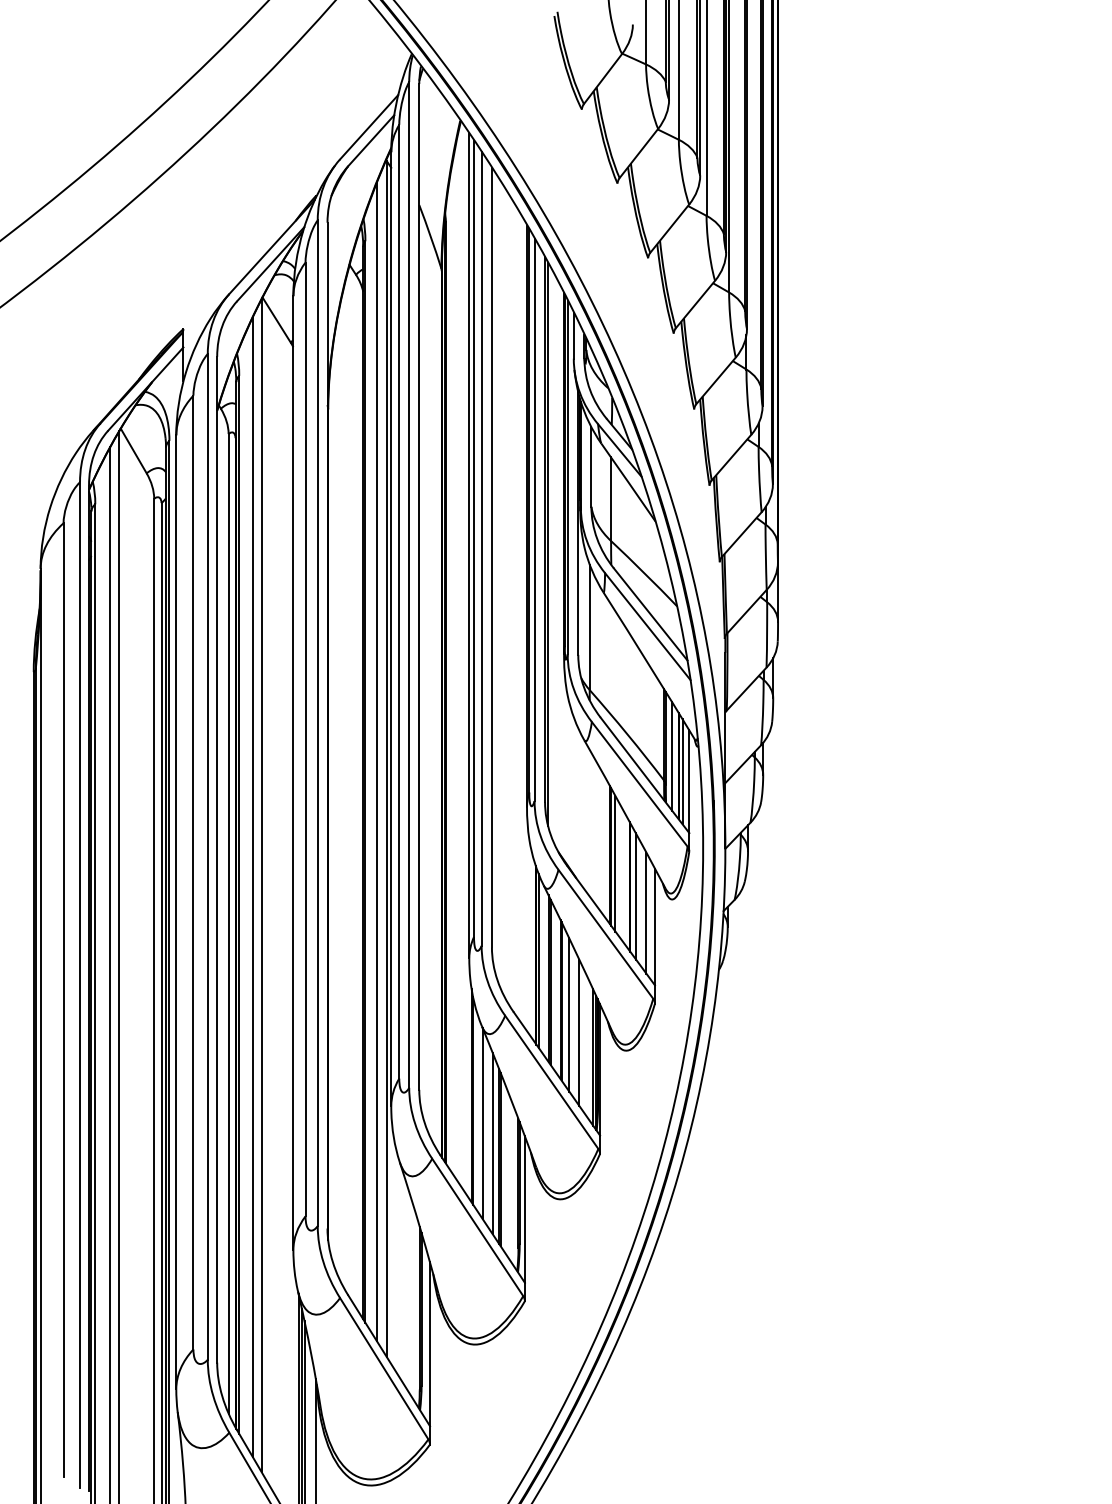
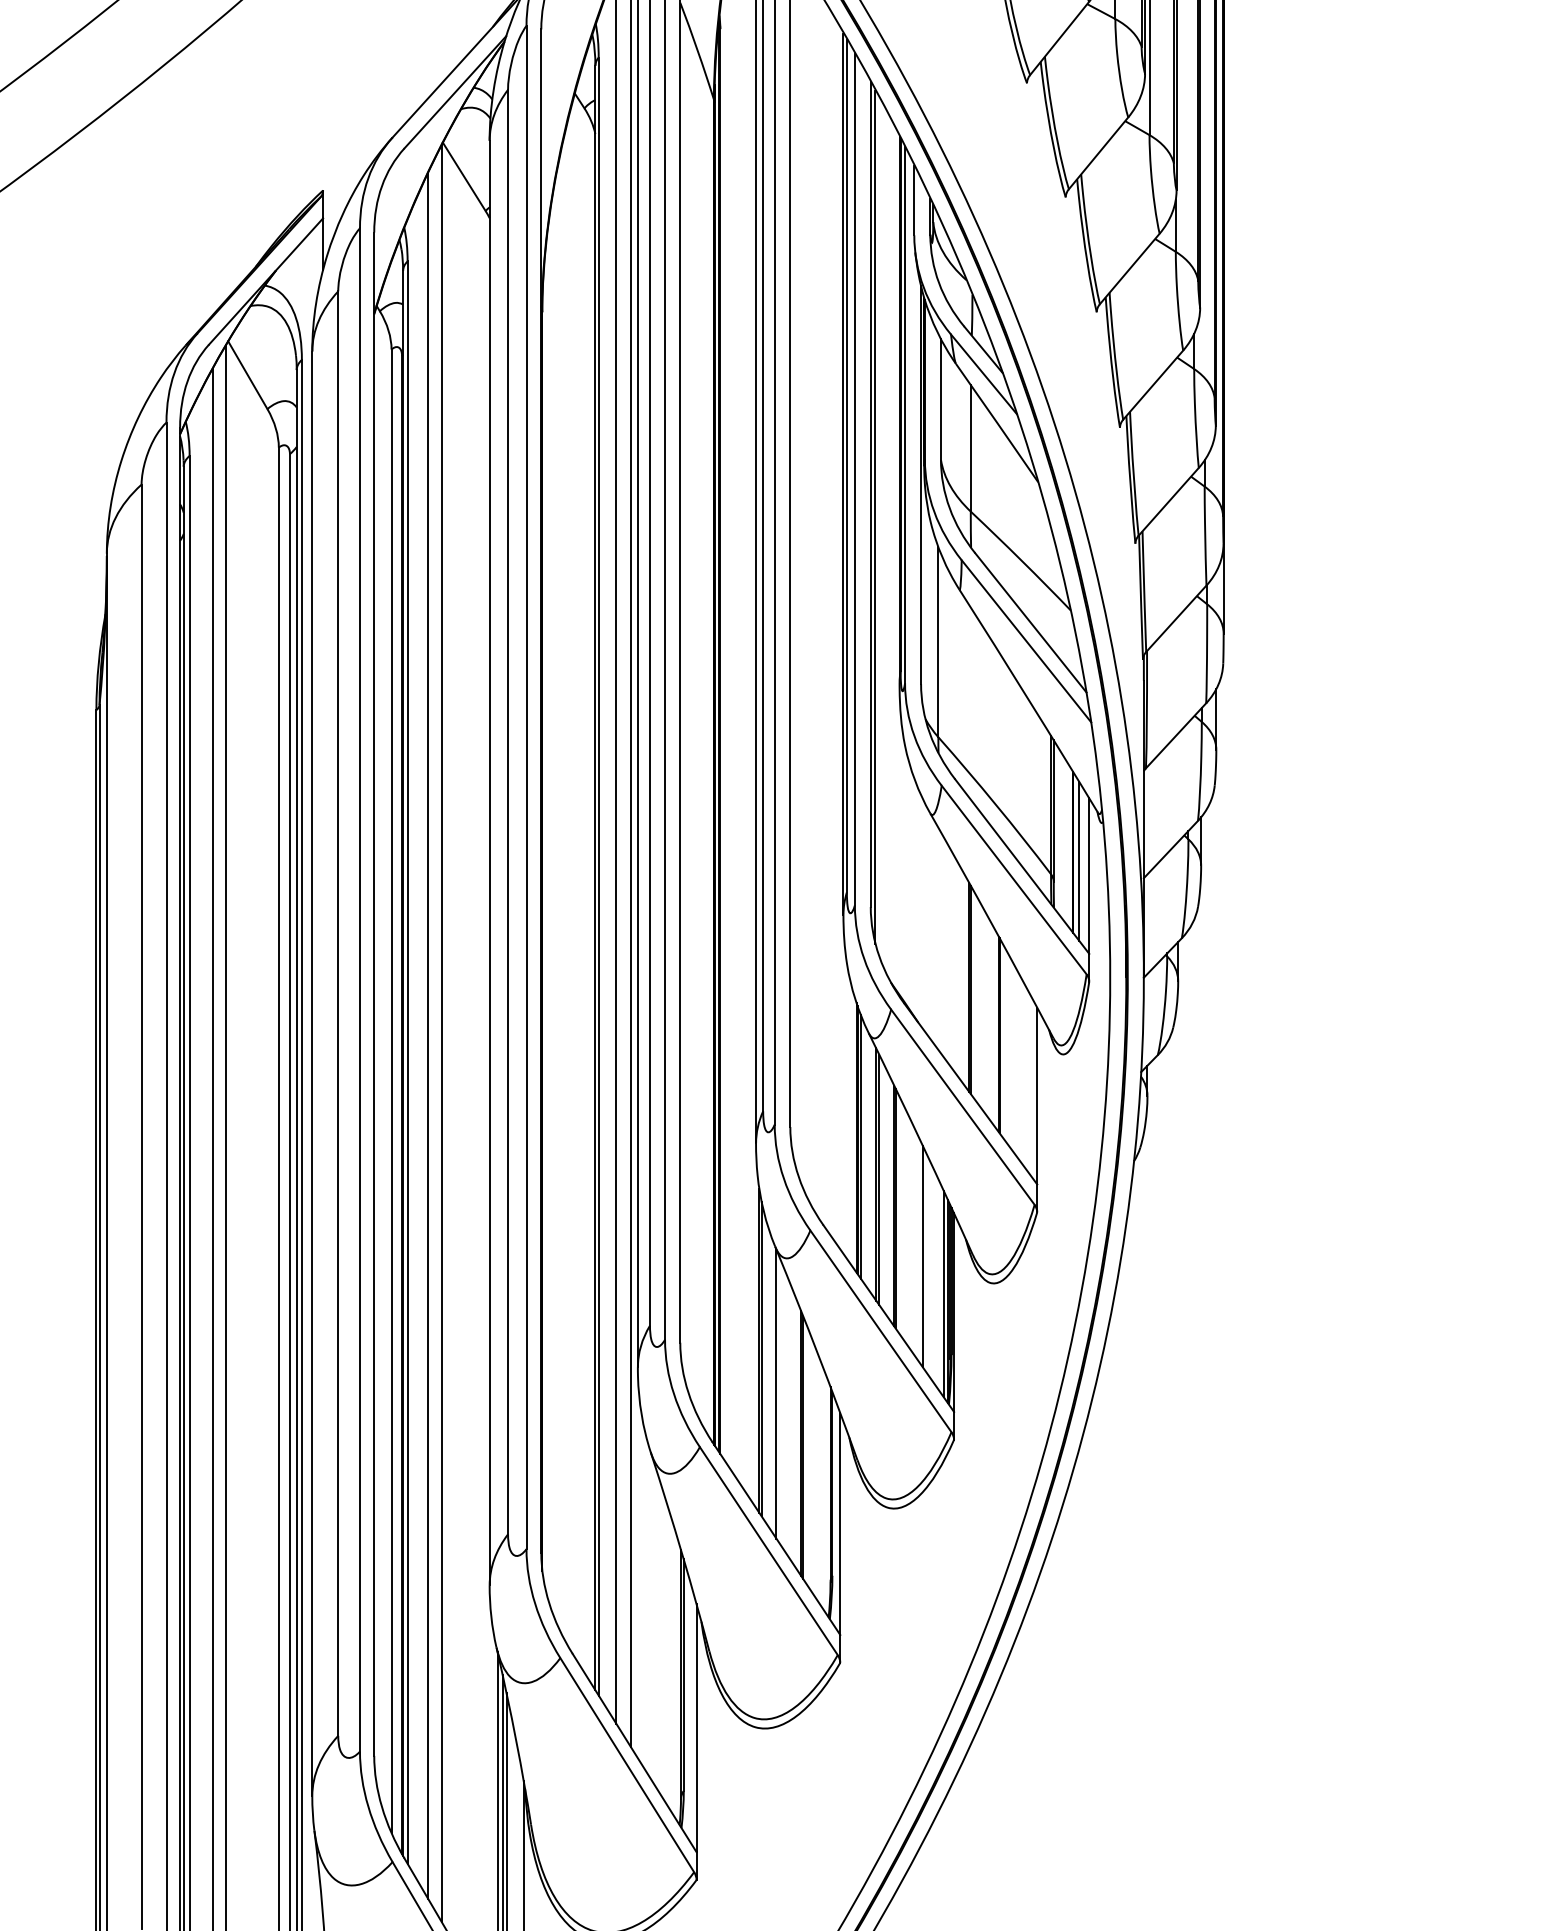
line: (672, 756) -> (1063, 837), removed
line: (615, 863) -> (977, 999), removed
line: (636, 896) -> (1009, 1049), removed
line: (646, 912) -> (1024, 1074), removed
line: (569, 1014) -> (907, 1228), removed
line: (492, 1143) -> (791, 1423), removed

